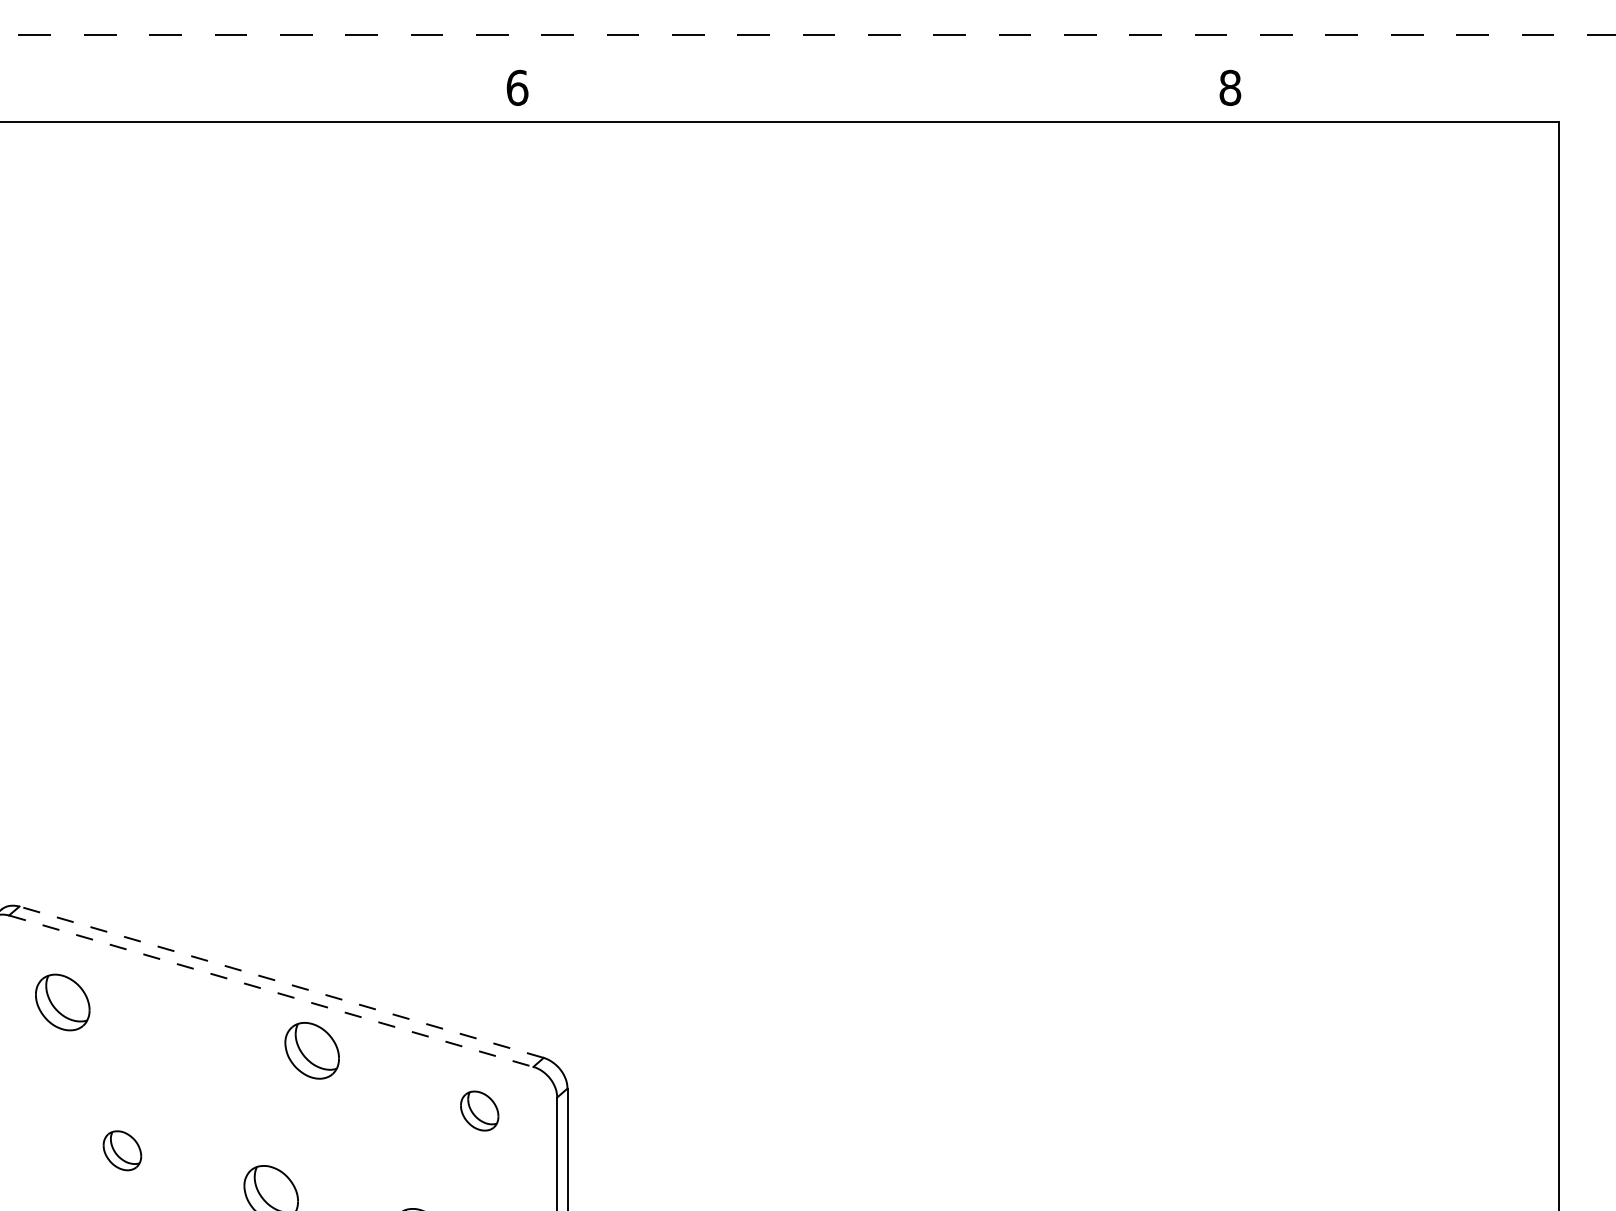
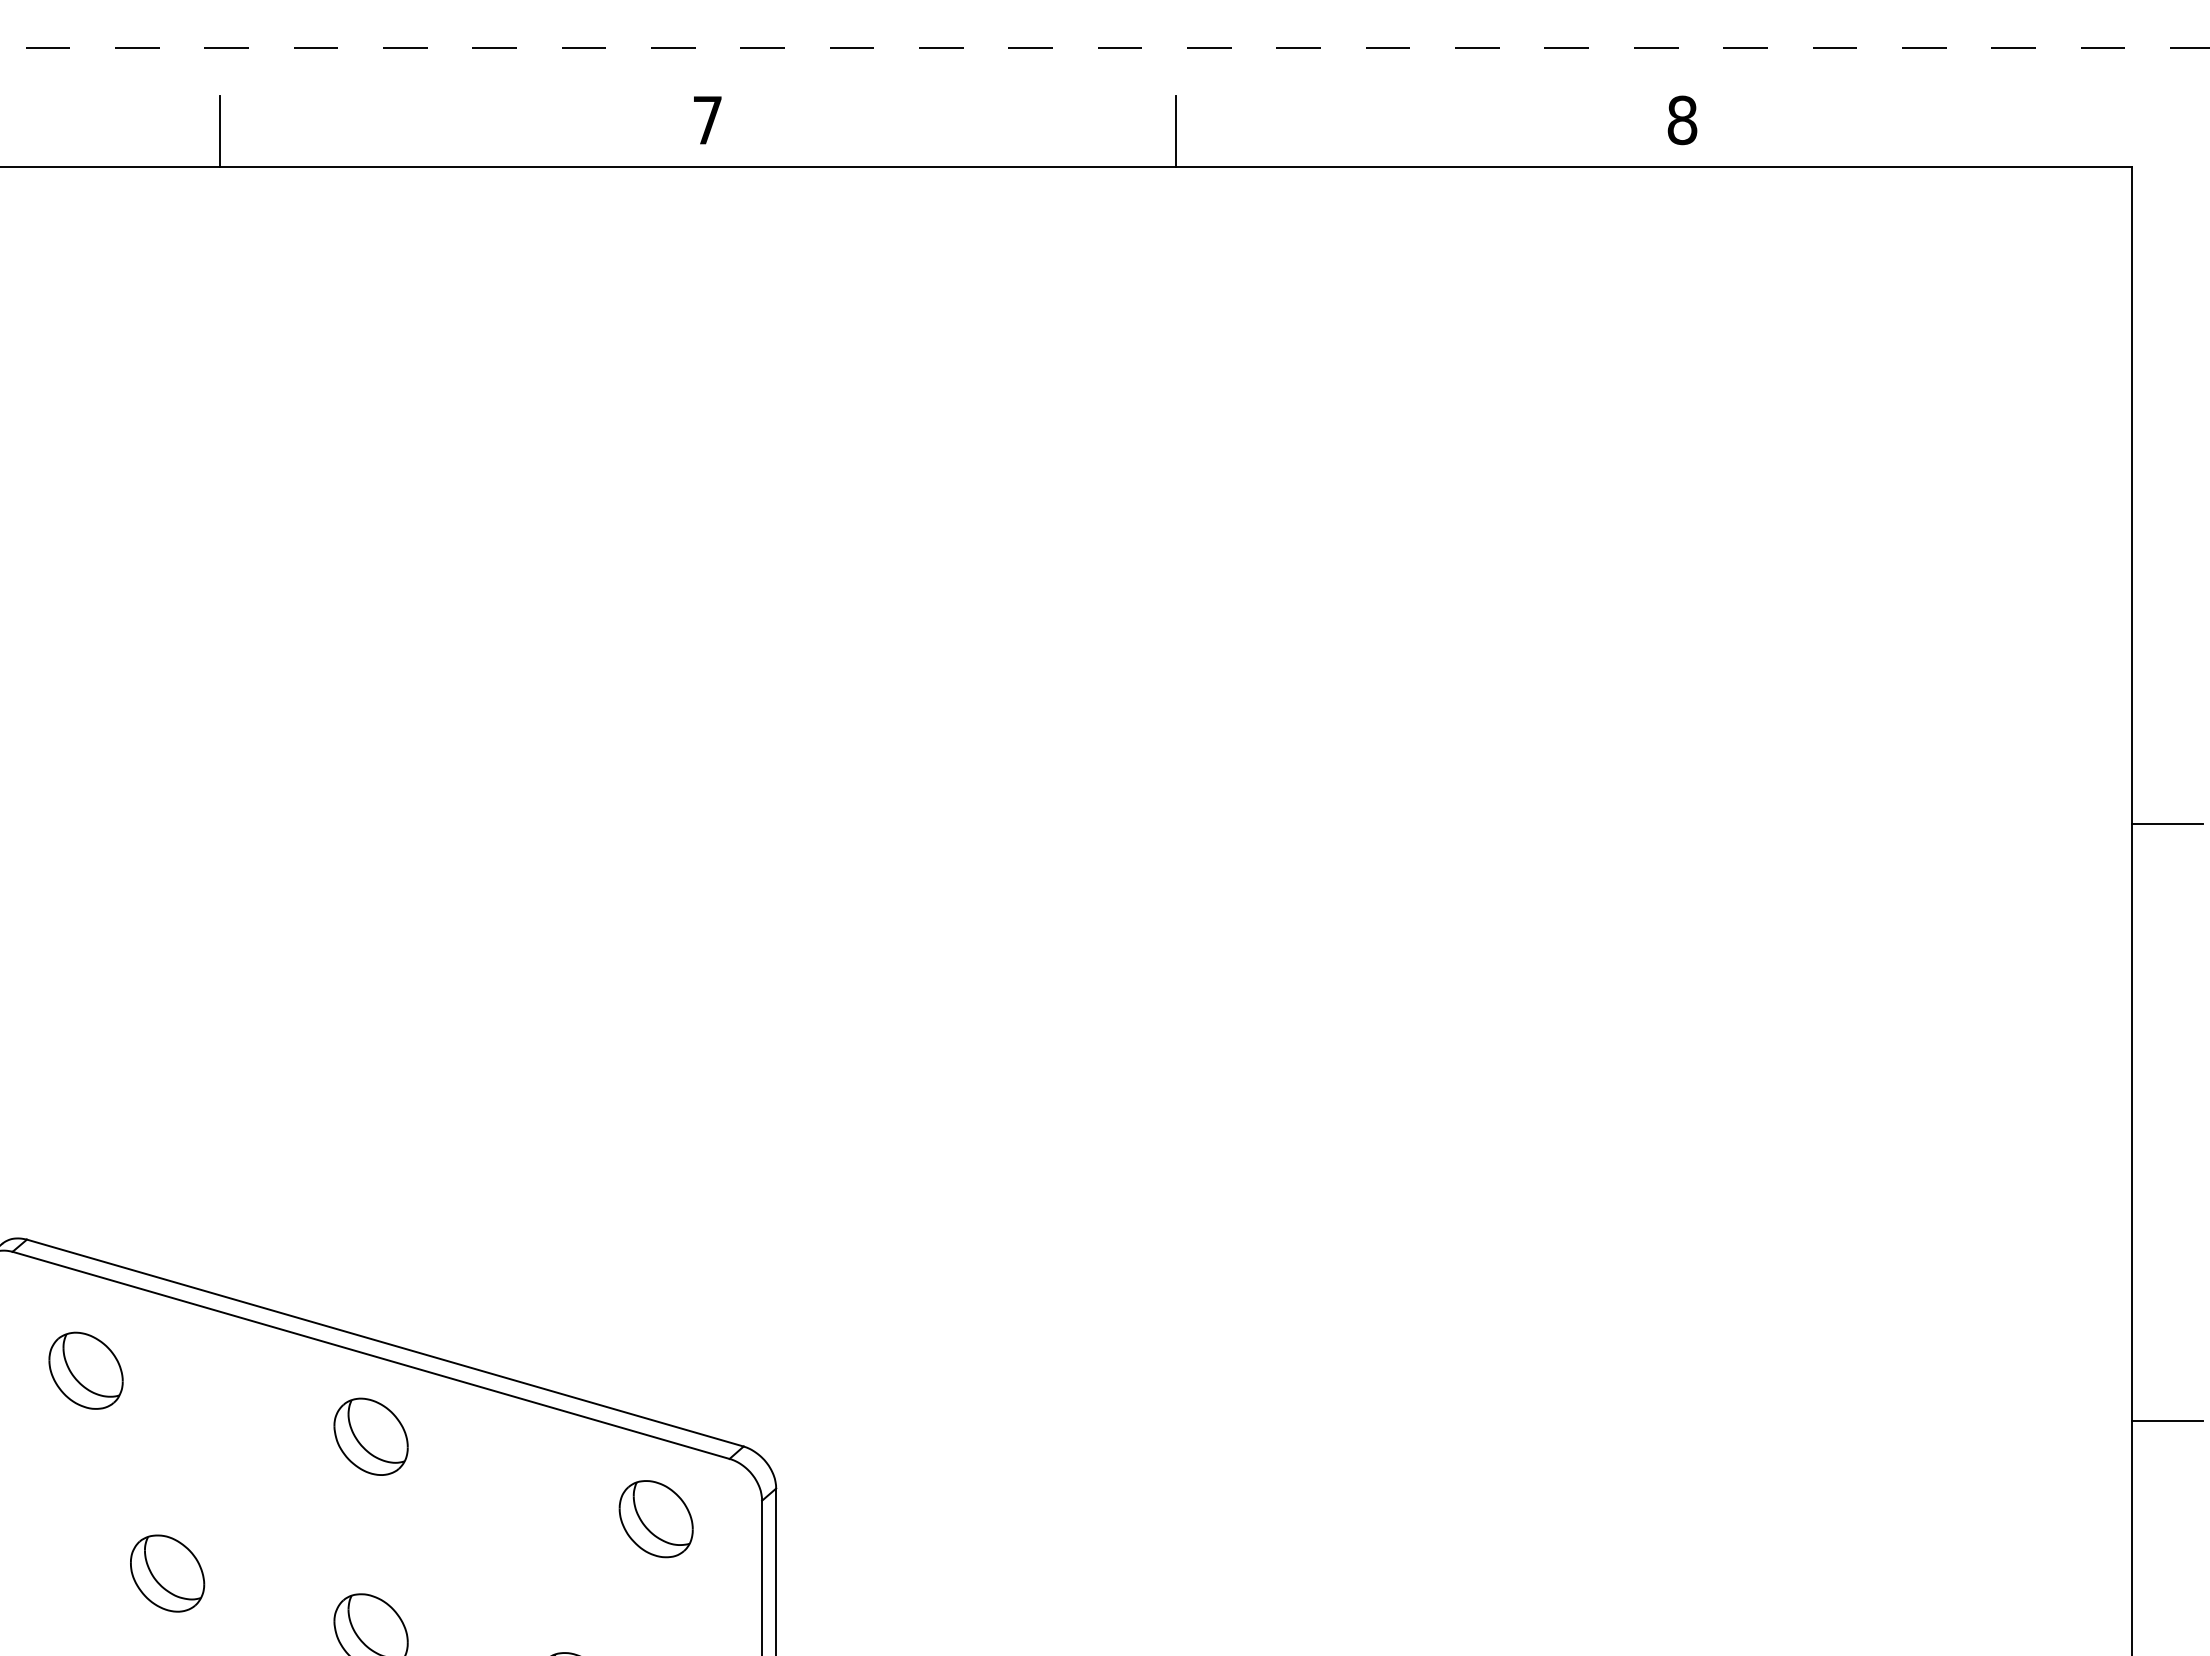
text: (517, 88) -> (707, 120), 6 -> 7
line: (161, 96) -> (220, 131), added
line: (860, 96) -> (1176, 131), added
line: (1585, 602) -> (2167, 824), added
line: (281, 982) -> (385, 1343), dashed -> solid
line: (271, 991) -> (371, 1355), dashed -> solid
line: (1585, 1039) -> (2167, 1421), added
part: (311, 1050) -> (370, 1436), moved
part: (479, 1111) -> (655, 1519), size x1.43
part: (122, 1150) -> (167, 1573), size x1.43

